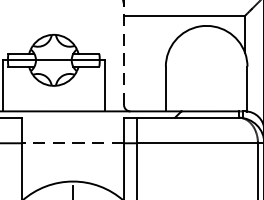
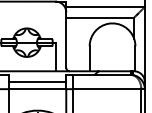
line: (124, 56) -> (66, 40), dashed -> solid
line: (72, 131) -> (37, 82), added
line: (72, 143) -> (37, 89), dashed -> solid

